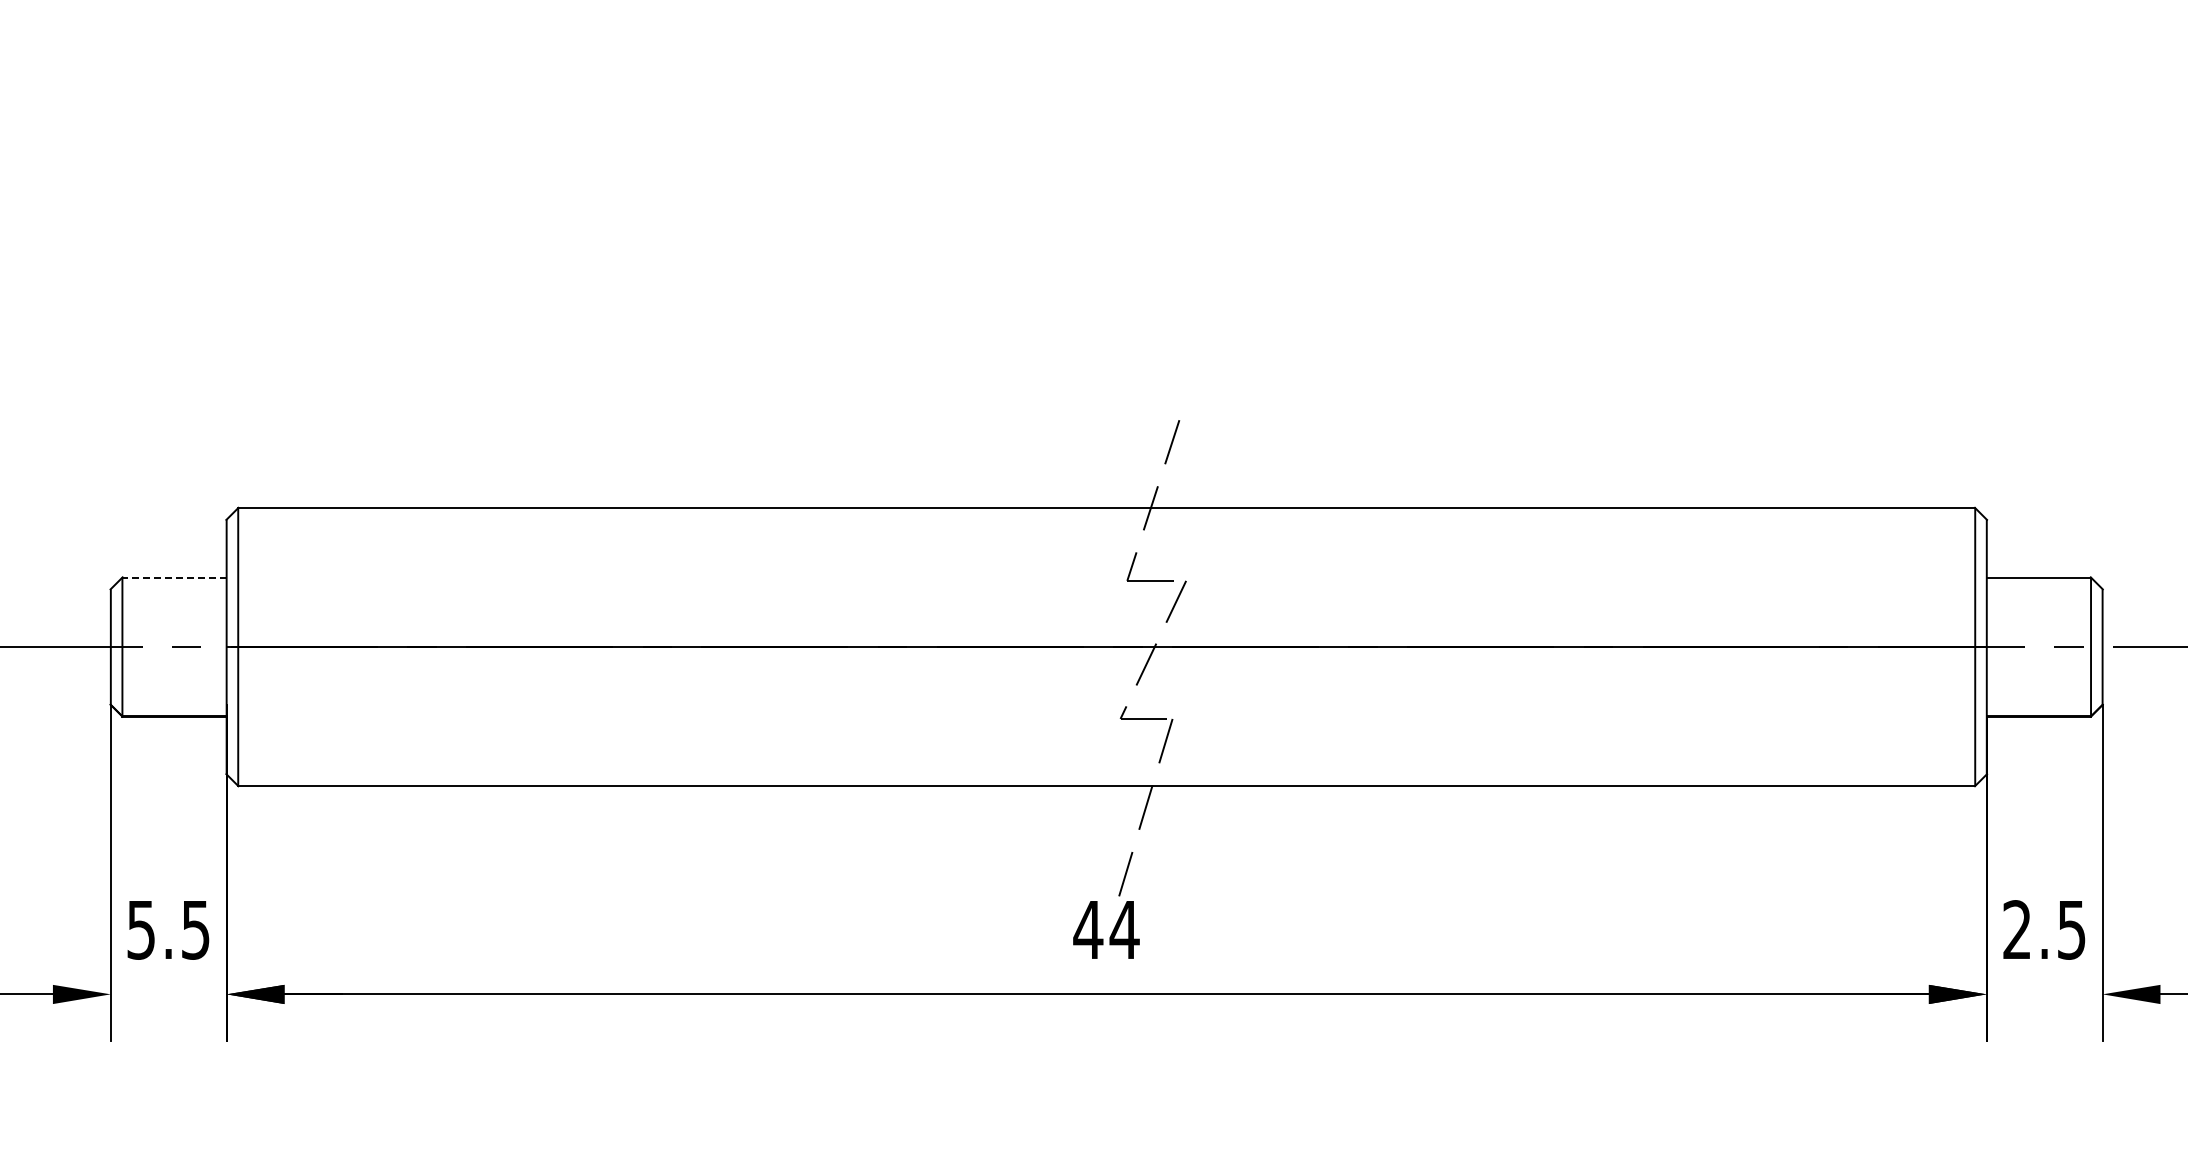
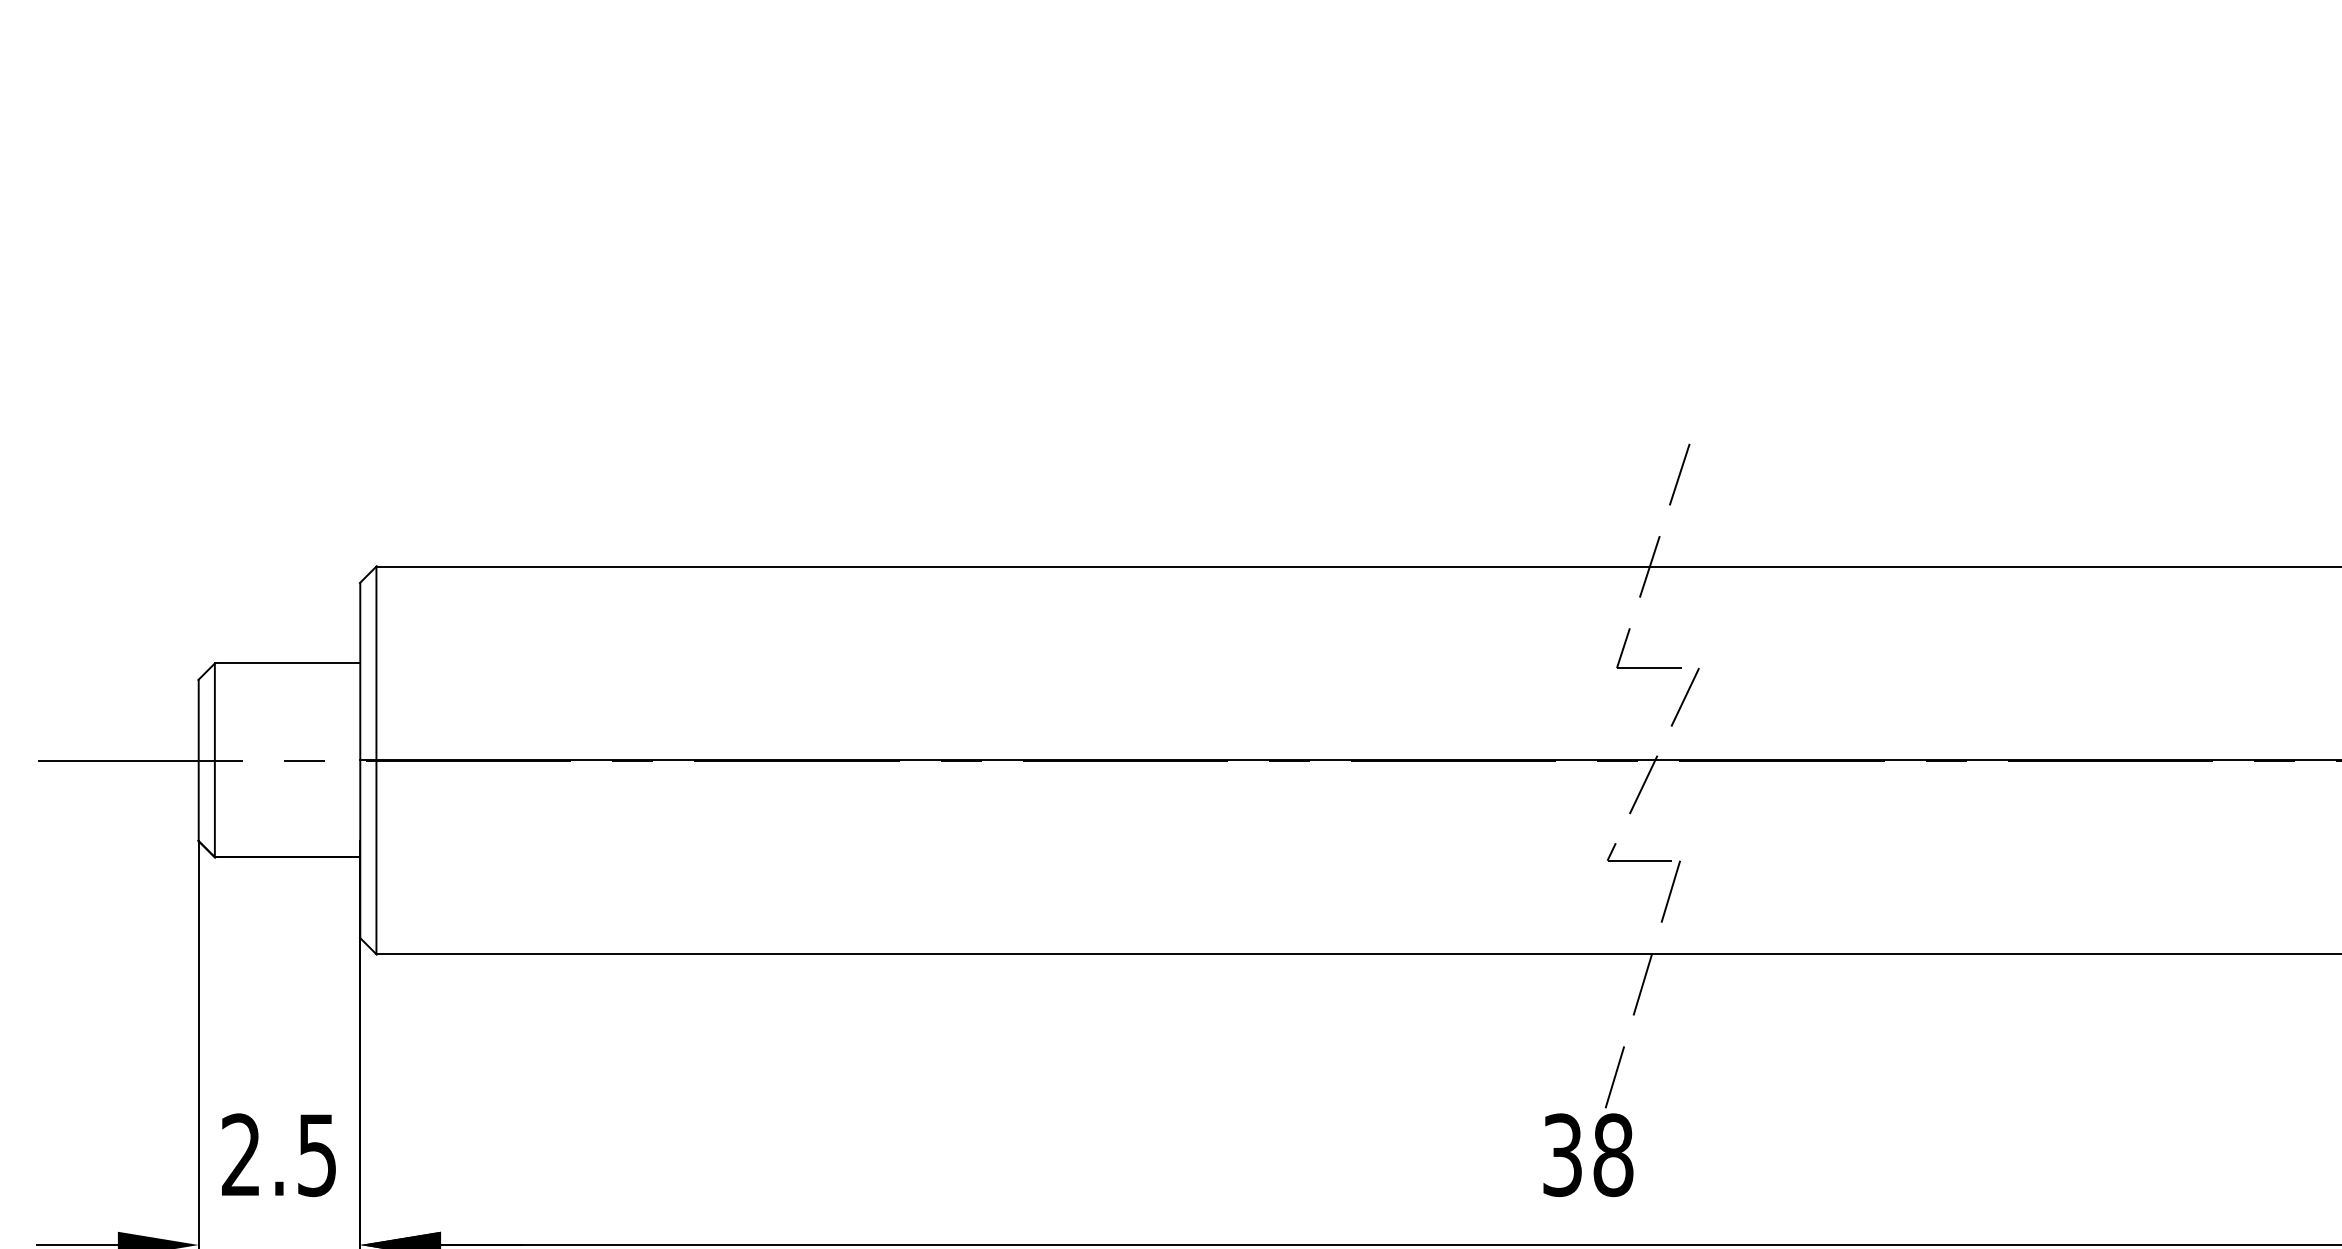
line: (173, 577) -> (286, 663), dashed -> solid
text: (140, 929) -> (240, 1154), 5.5 -> 2.5
text: (1106, 929) -> (1587, 1154), 44 -> 38

